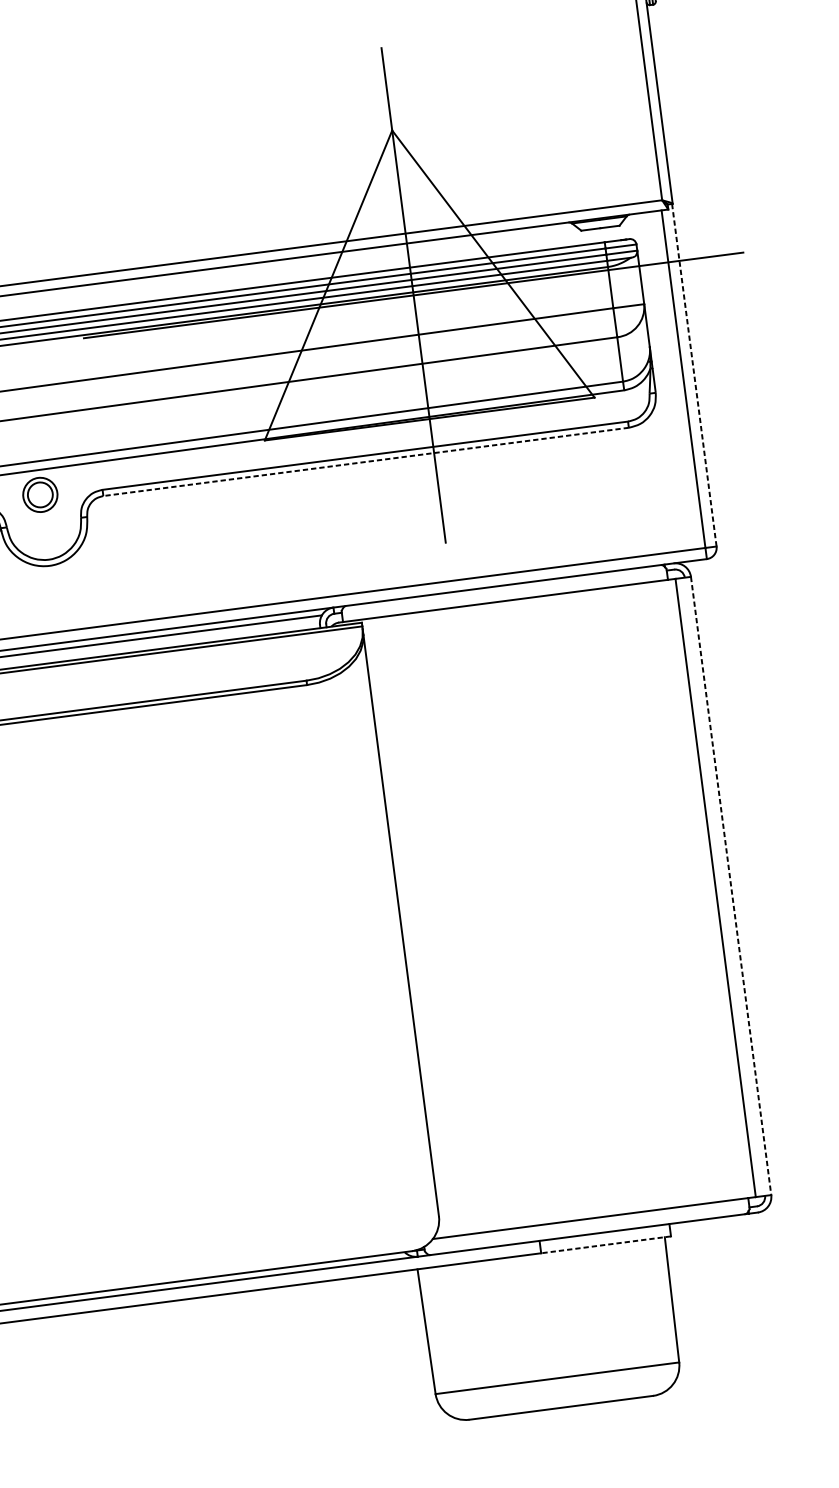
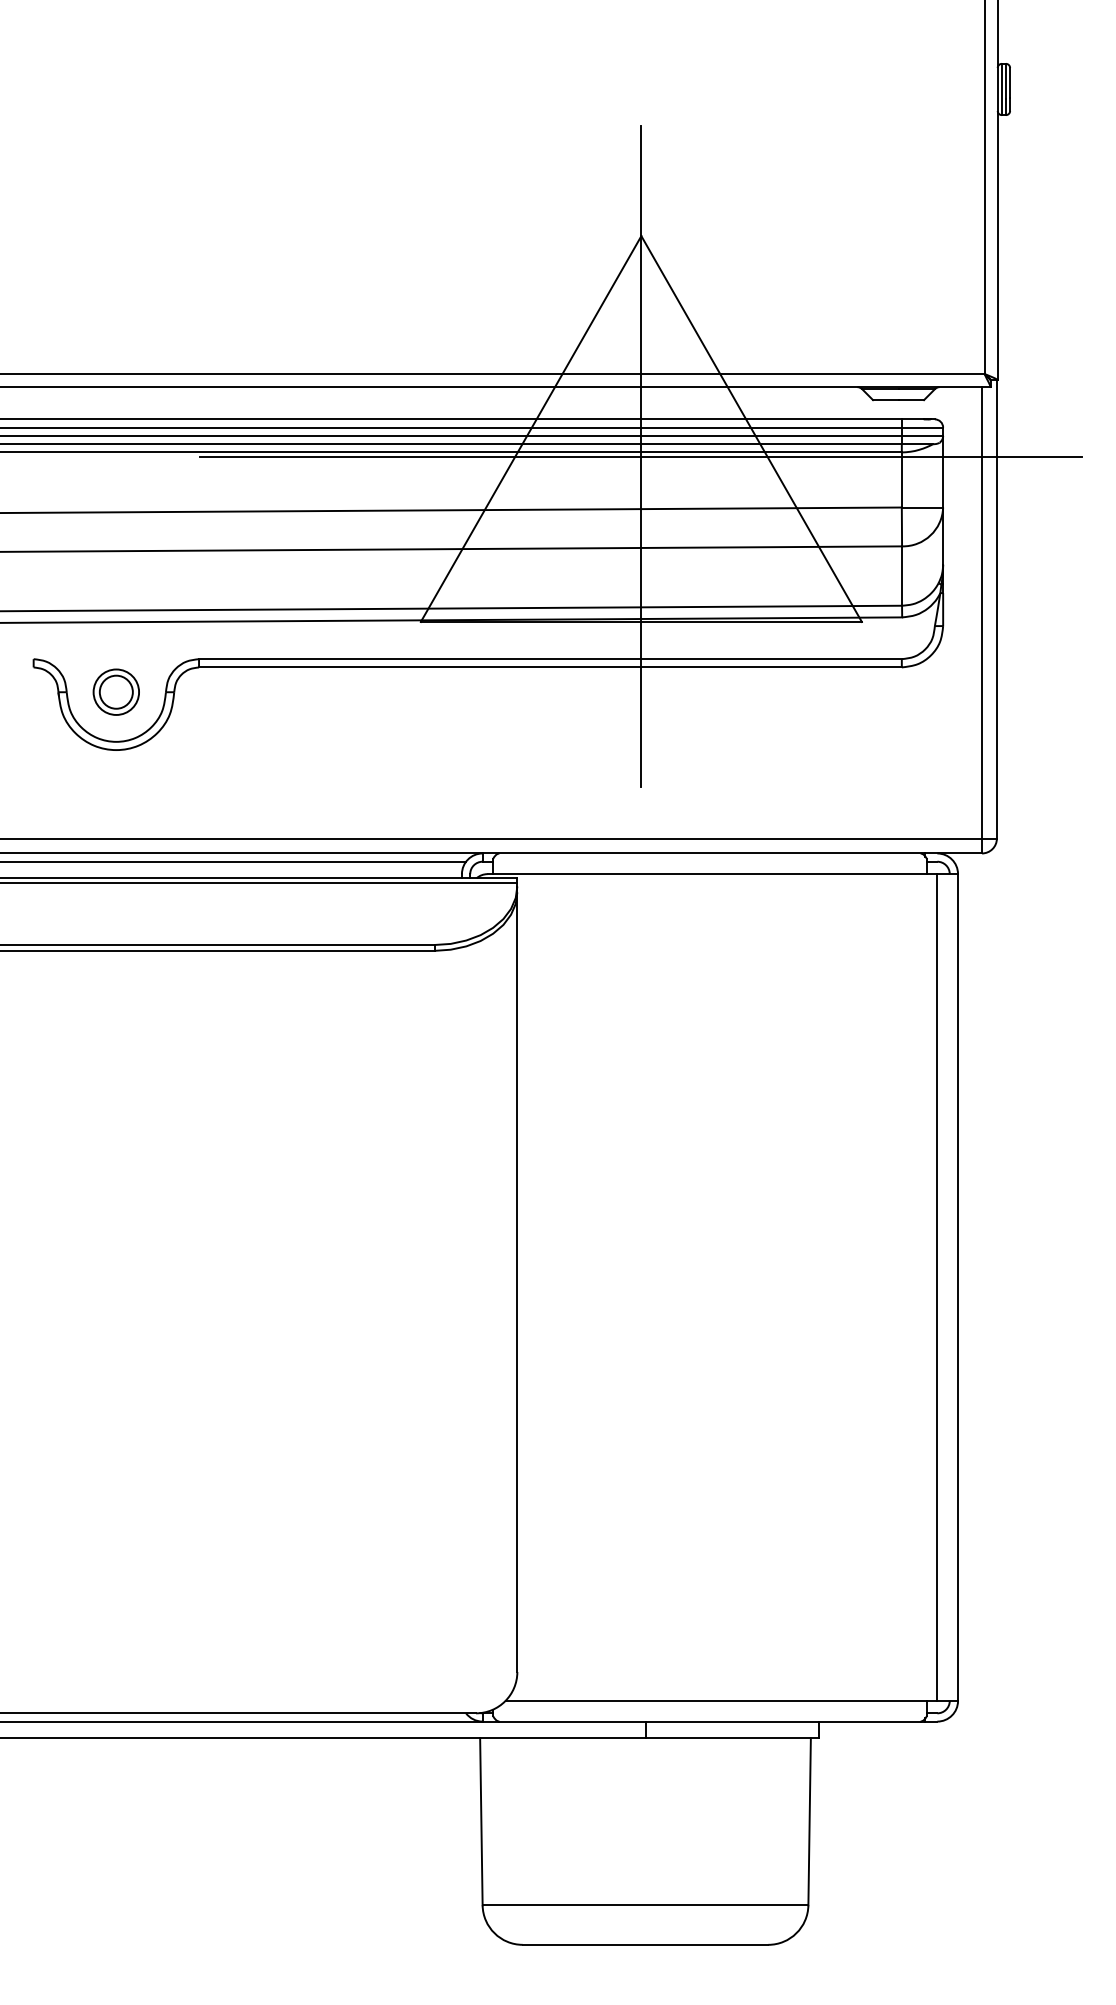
line: (694, 376) -> (996, 610), dashed -> solid
line: (365, 462) -> (549, 667), dashed -> solid
part: (39, 494) -> (115, 691), moved
line: (731, 886) -> (958, 1288), dashed -> solid
line: (606, 1245) -> (732, 1738), dashed -> solid

